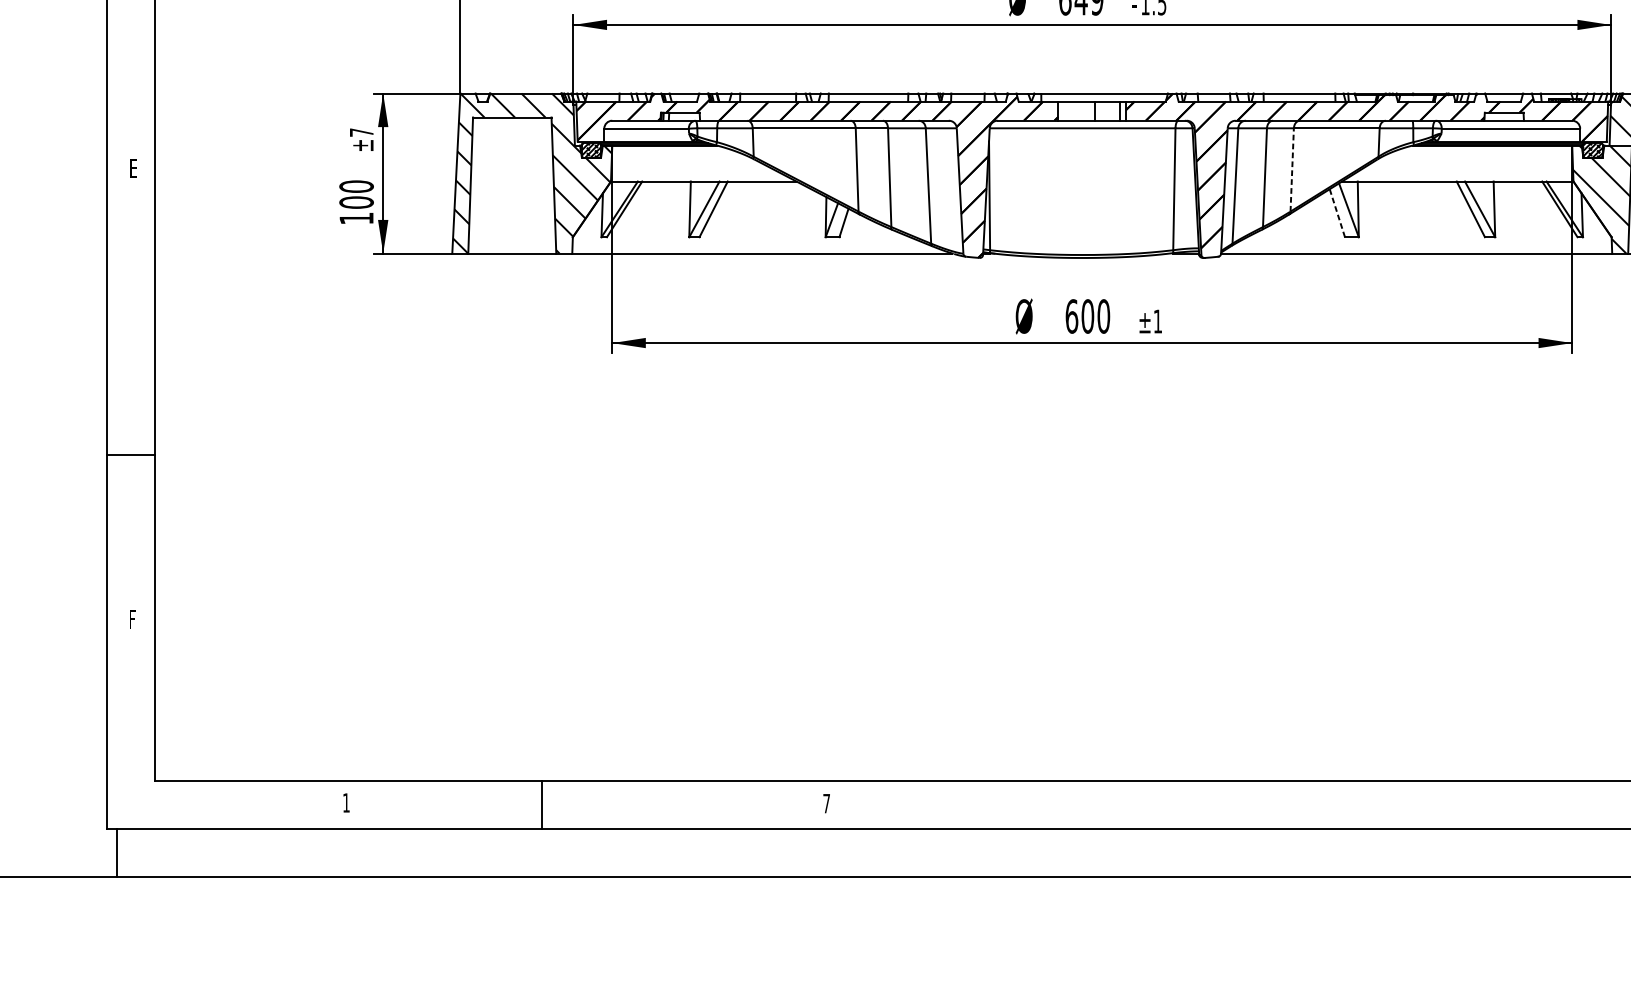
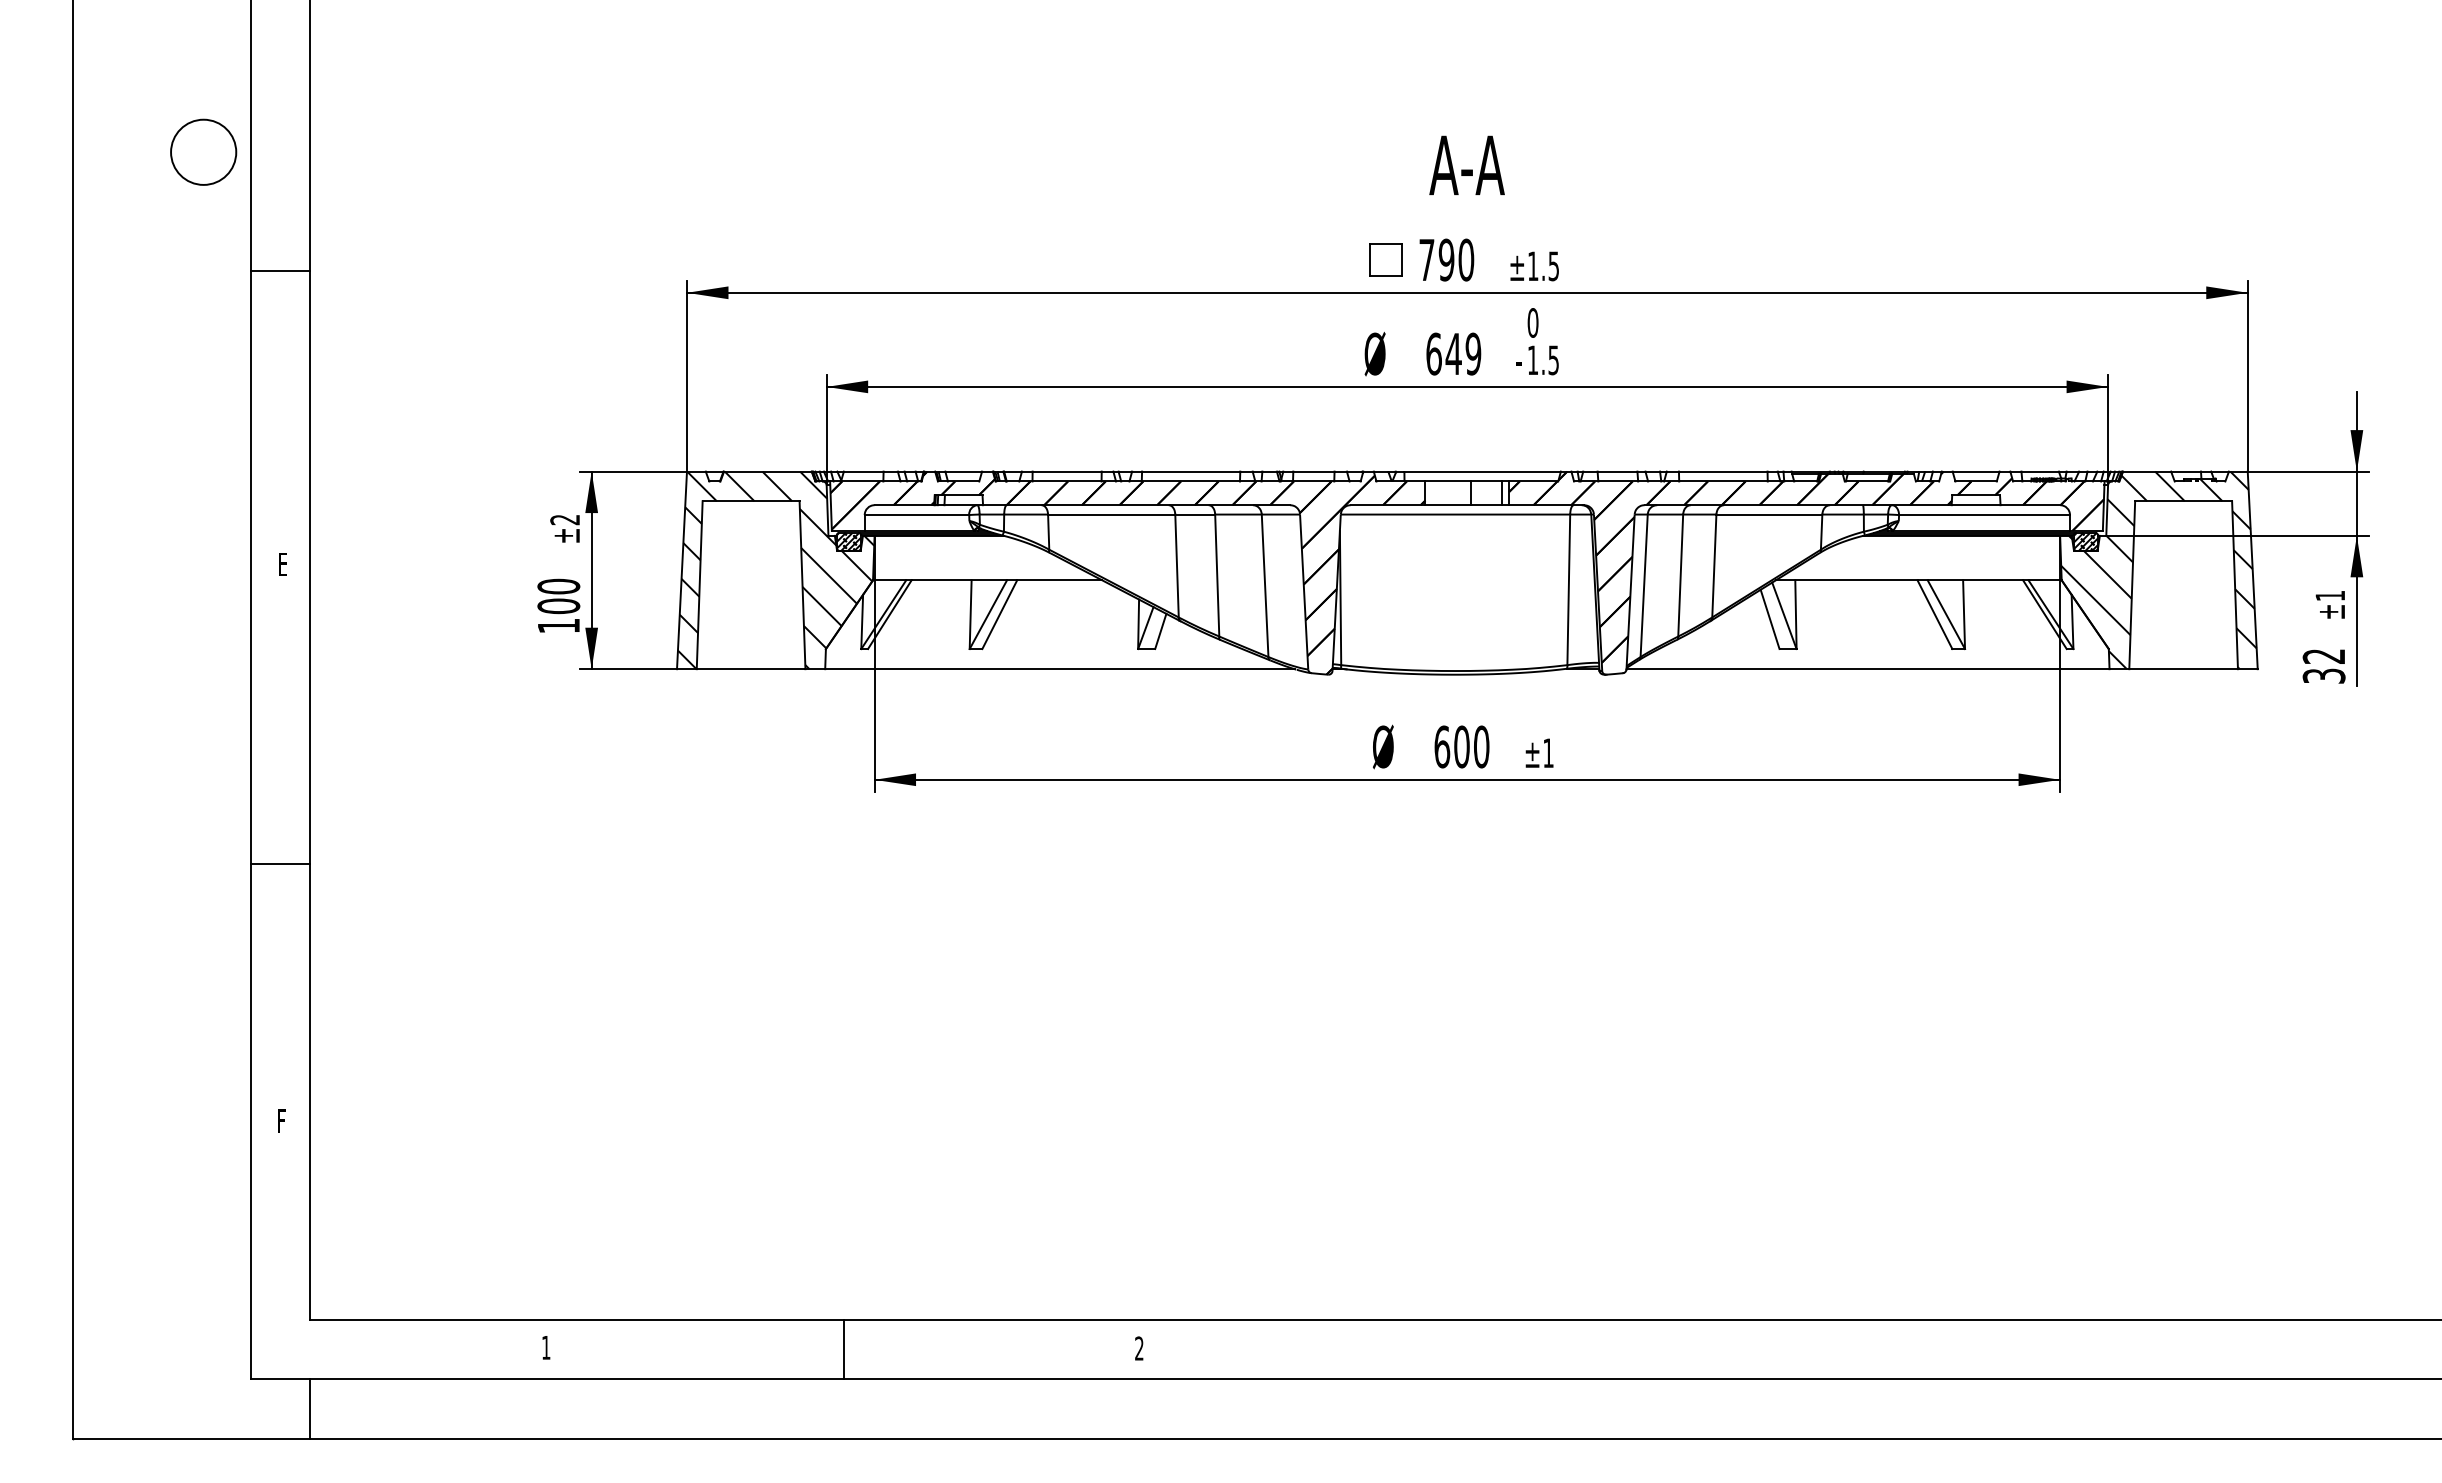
text: (361, 132) -> (564, 519), ±7 -> ±2
line: (1292, 169) -> (1714, 565), dashed -> solid
line: (1336, 212) -> (1769, 618), dashed -> solid
line: (131, 455) -> (280, 863), moved
text: (826, 803) -> (1139, 1348), 7 -> 2
line: (541, 804) -> (843, 1349), moved
line: (117, 852) -> (310, 1408), moved

